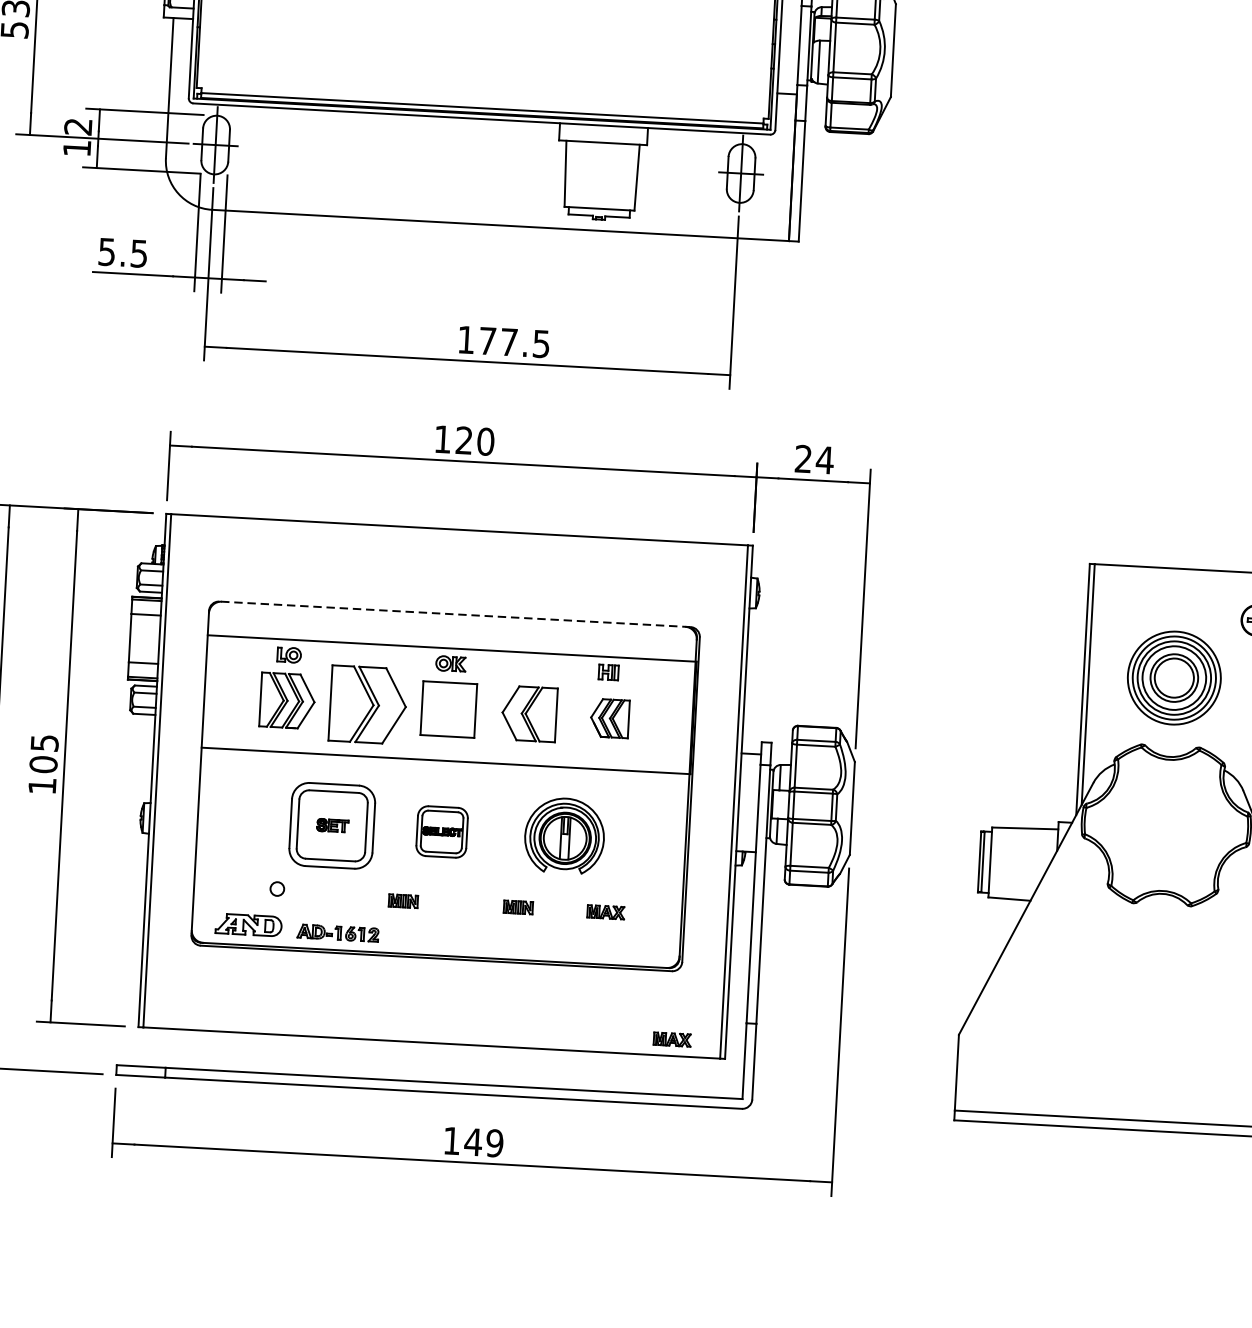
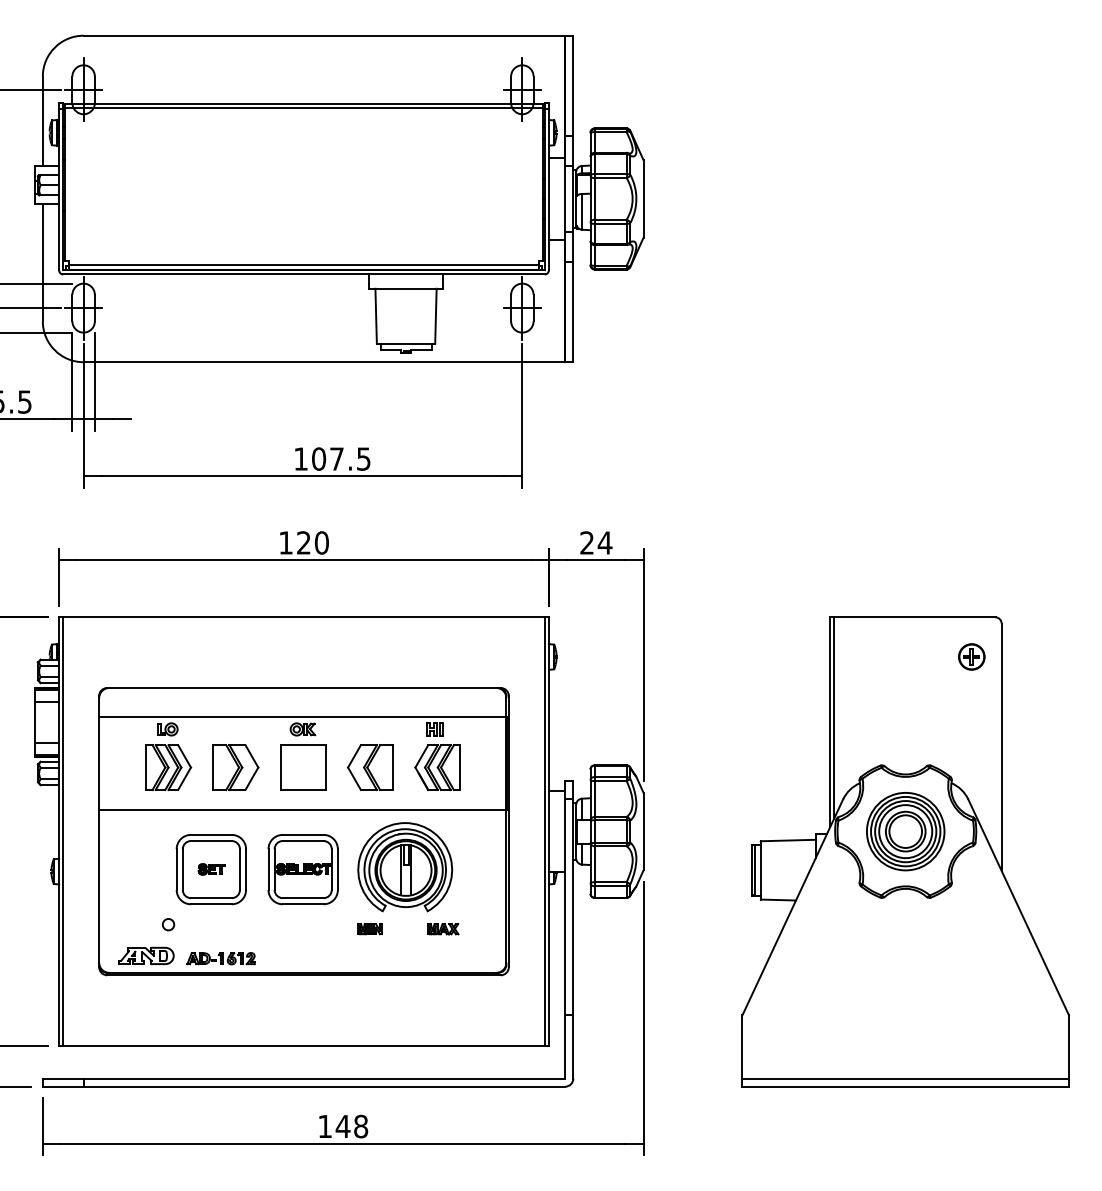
text: (488, 340) -> (319, 458), 177.5 -> 107.5
line: (455, 613) -> (304, 687), dashed -> solid
part: (1174, 677) -> (905, 831), moved
part: (367, 705) -> (235, 767), size x0.71
part: (609, 718) -> (437, 767), size x1.43
part: (441, 831) -> (302, 869), size x1.67
part: (564, 835) -> (405, 867), size x1.43
part: (402, 901) -> (273, 929), removed
part: (672, 1039) -> (504, 1032), removed
text: (495, 1143) -> (361, 1126), 149 -> 148

